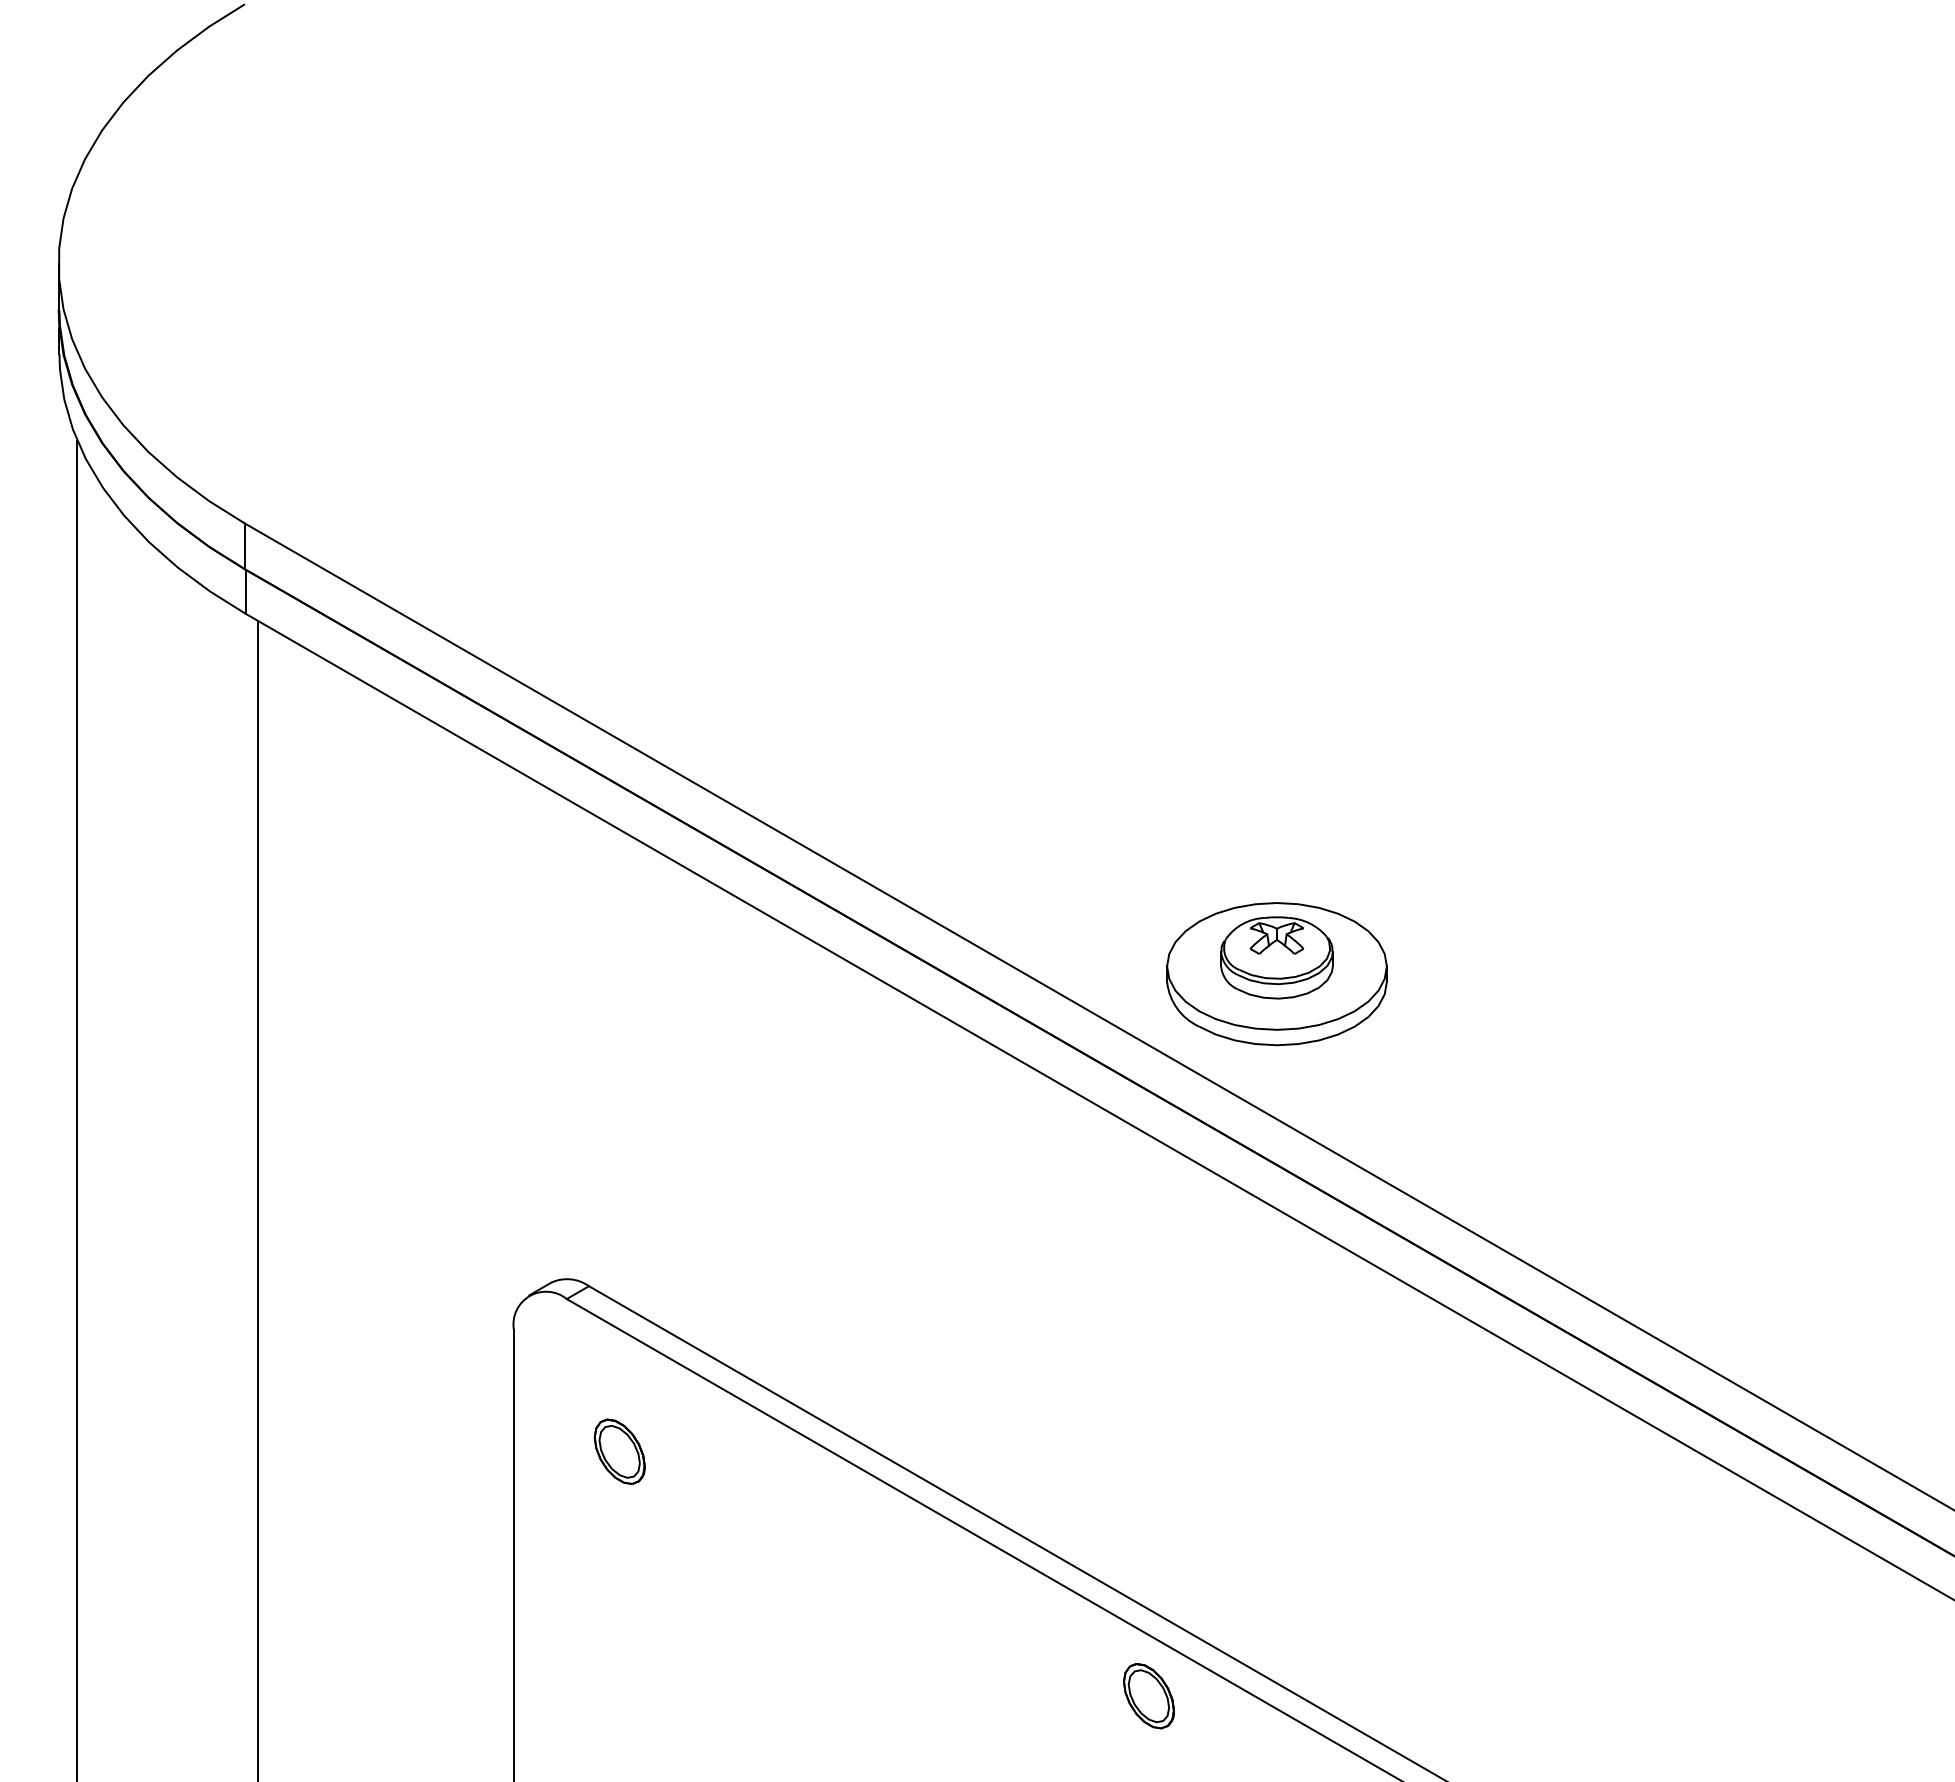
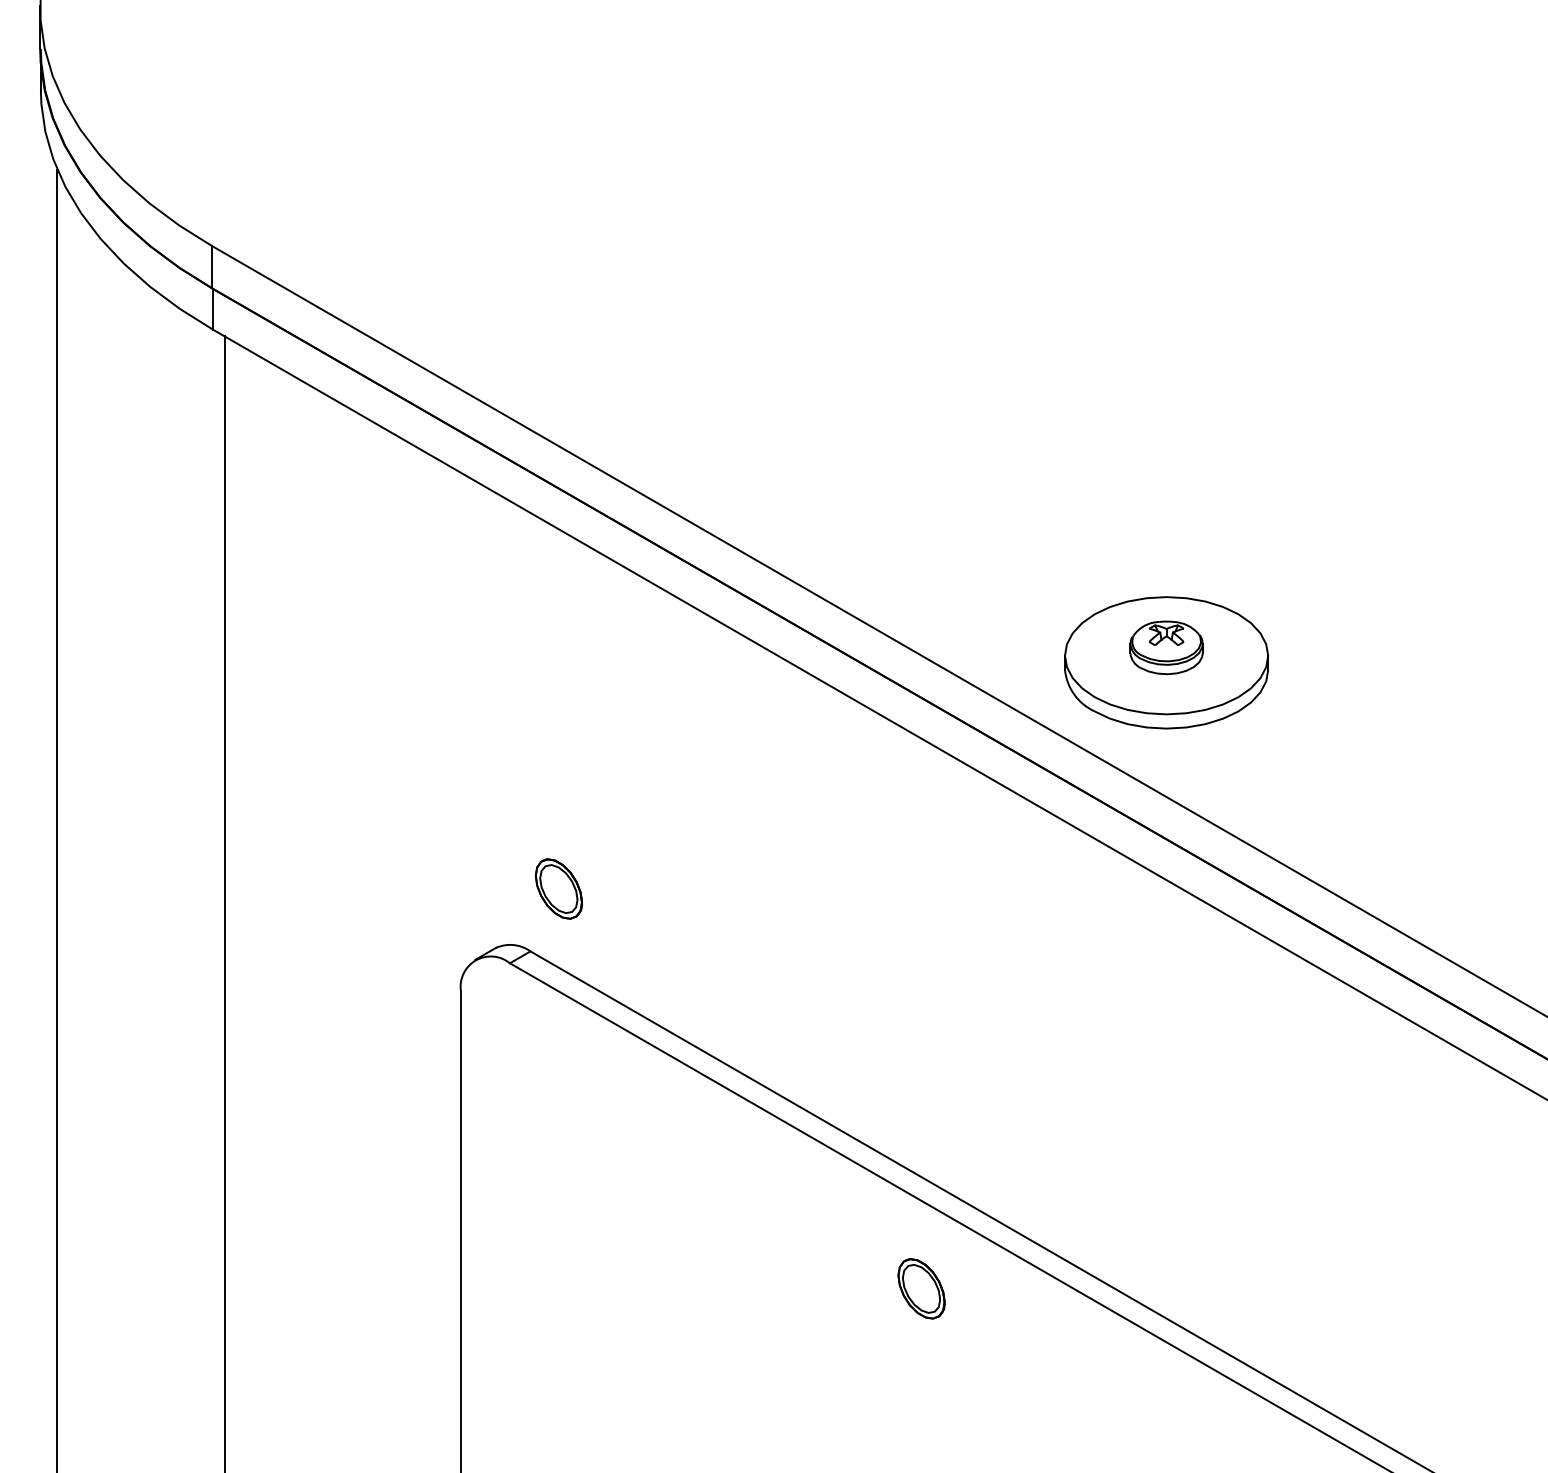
part: (1276, 957) -> (1166, 647), size x0.7
part: (619, 1451) -> (558, 888), moved
part: (1148, 1696) -> (921, 1289), moved

